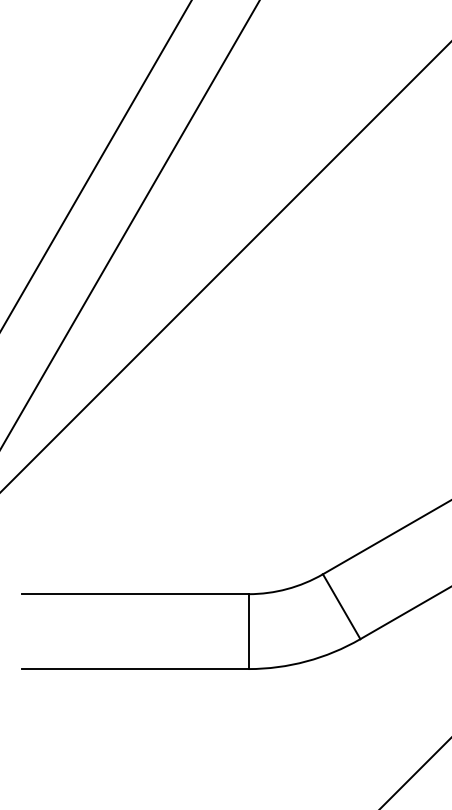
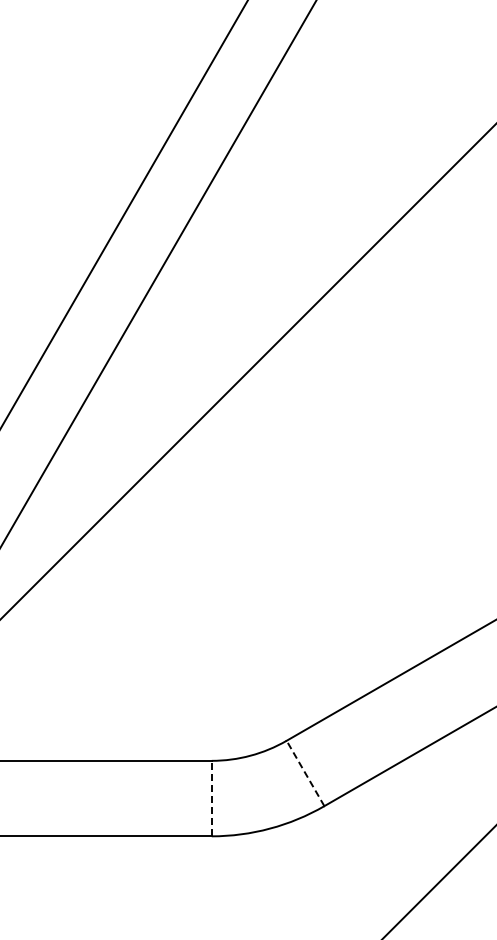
line: (341, 606) -> (305, 773), solid -> dashed
line: (248, 631) -> (211, 798), solid -> dashed

